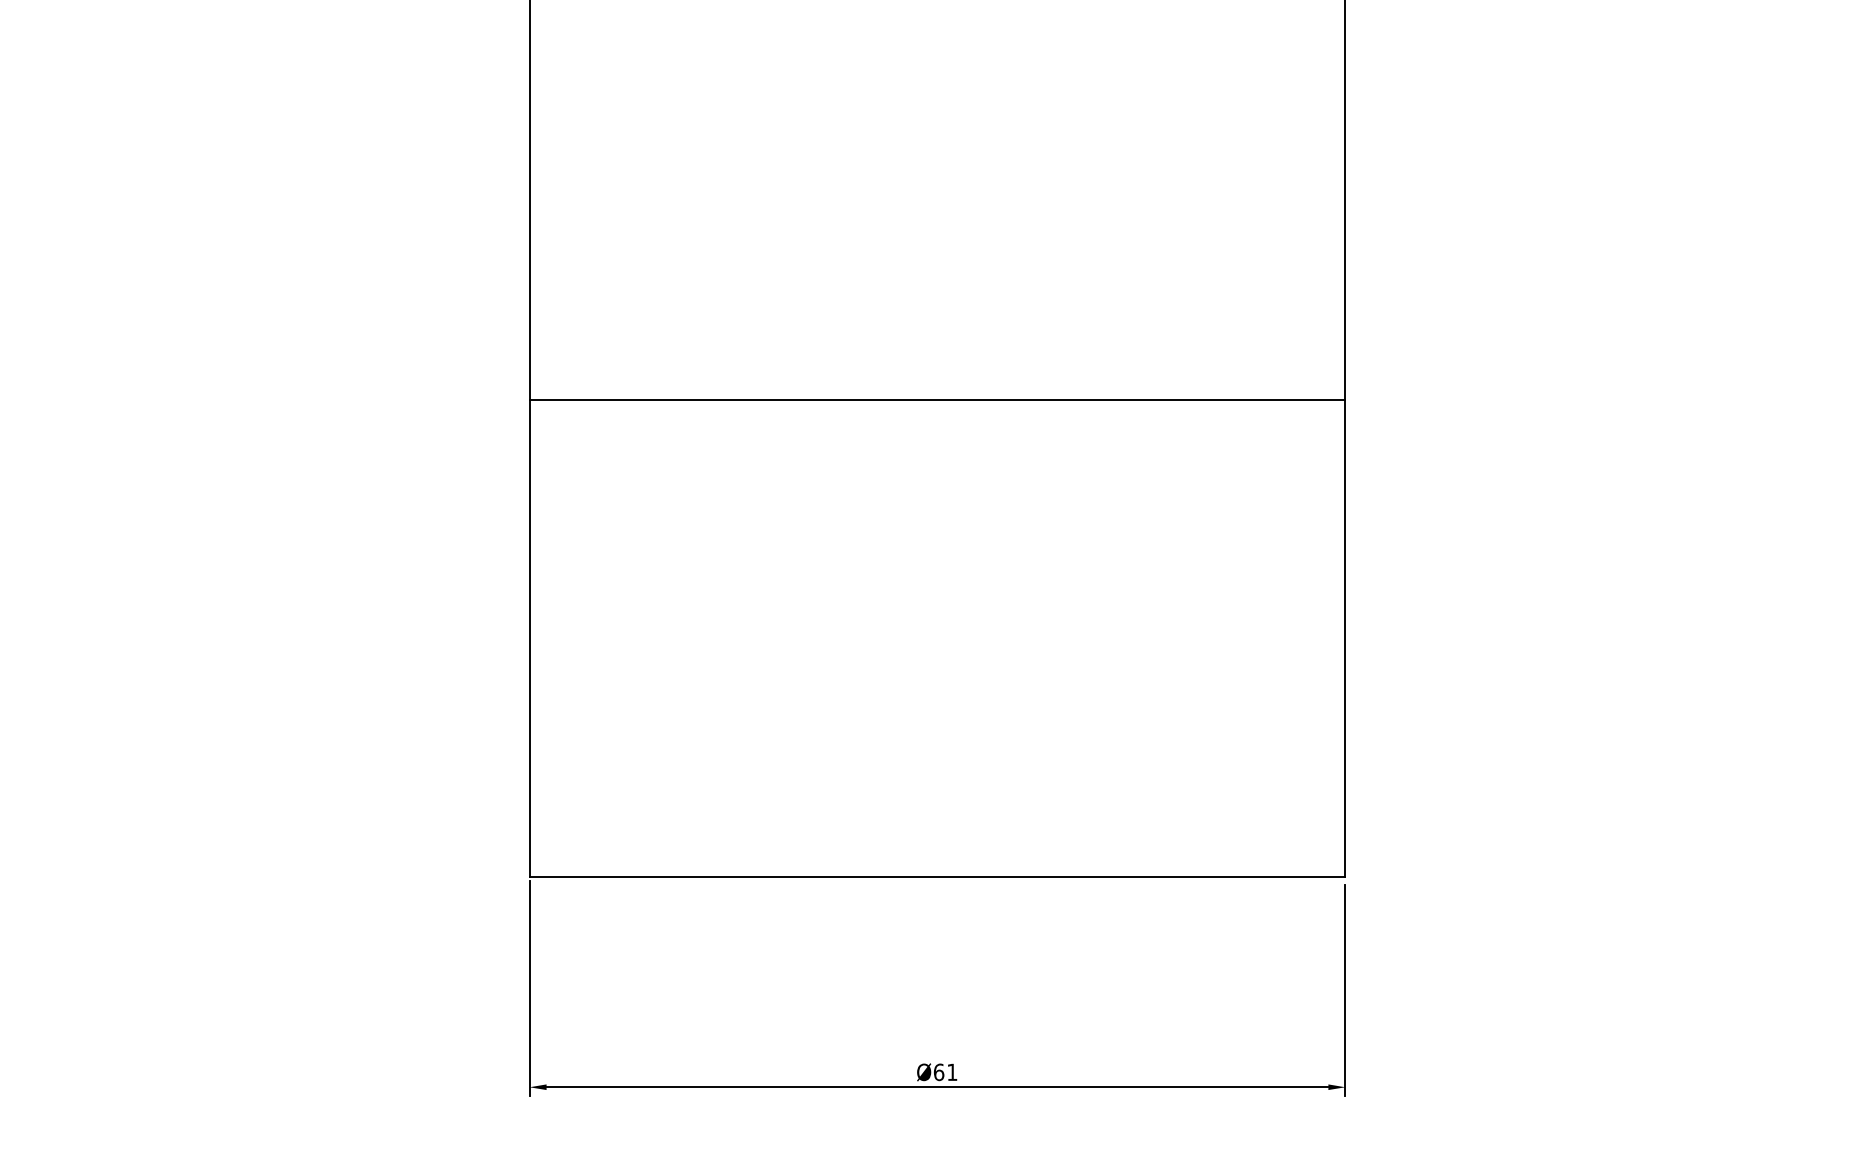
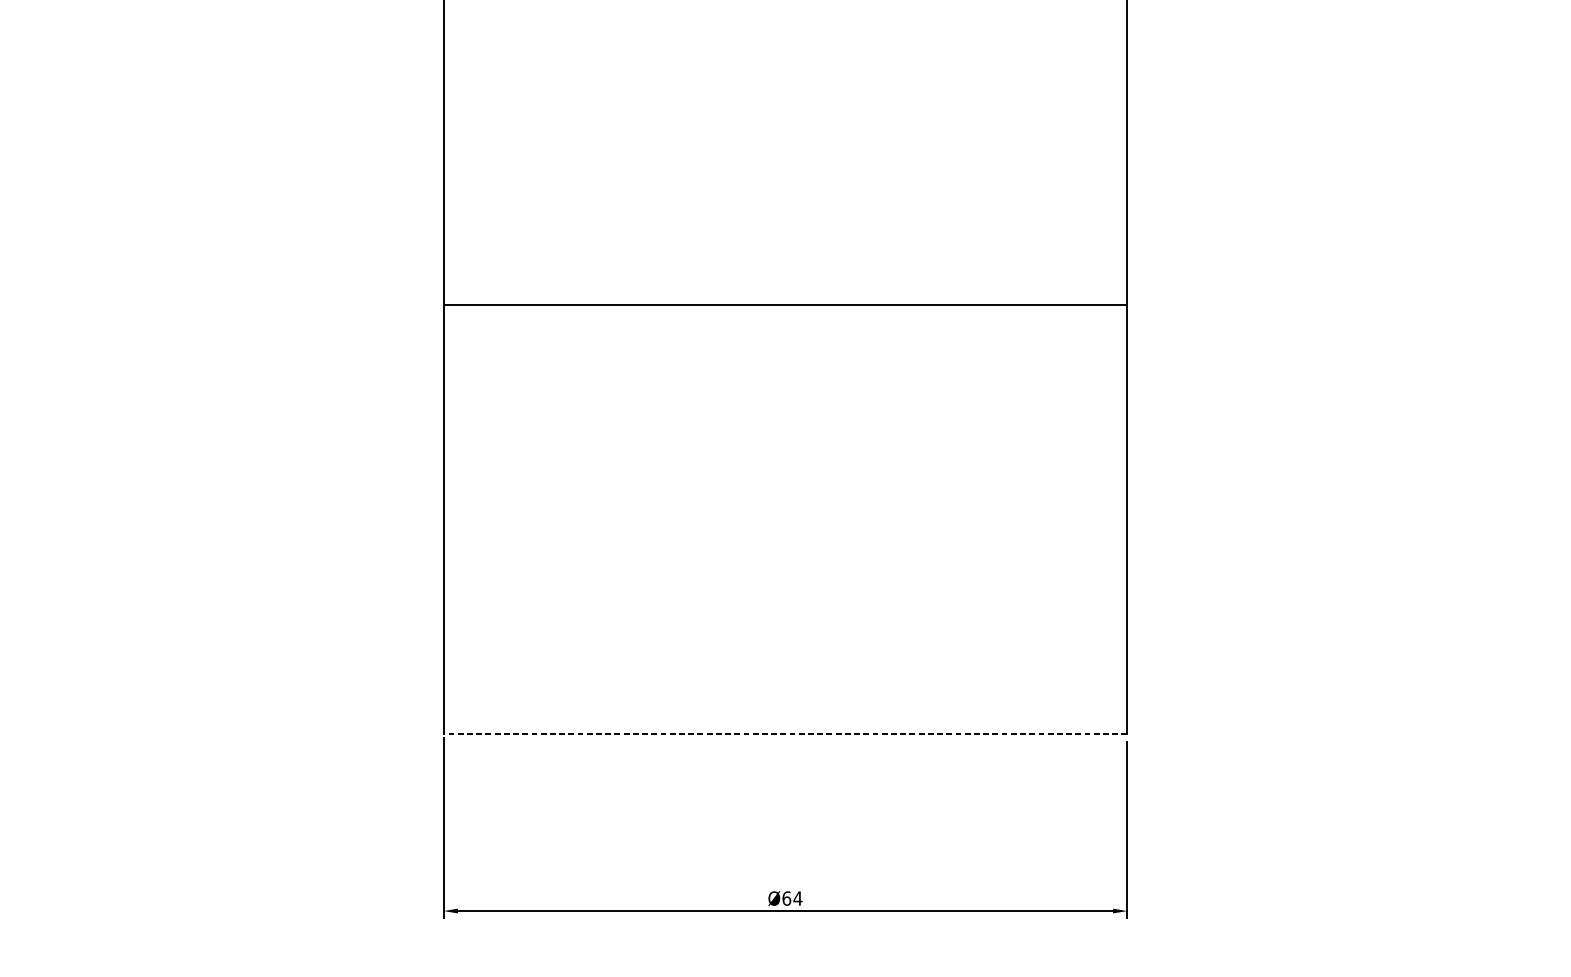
line: (937, 399) -> (785, 304), moved
line: (937, 876) -> (785, 734), solid -> dashed
text: (951, 1071) -> (797, 897), Ø61 -> Ø64

